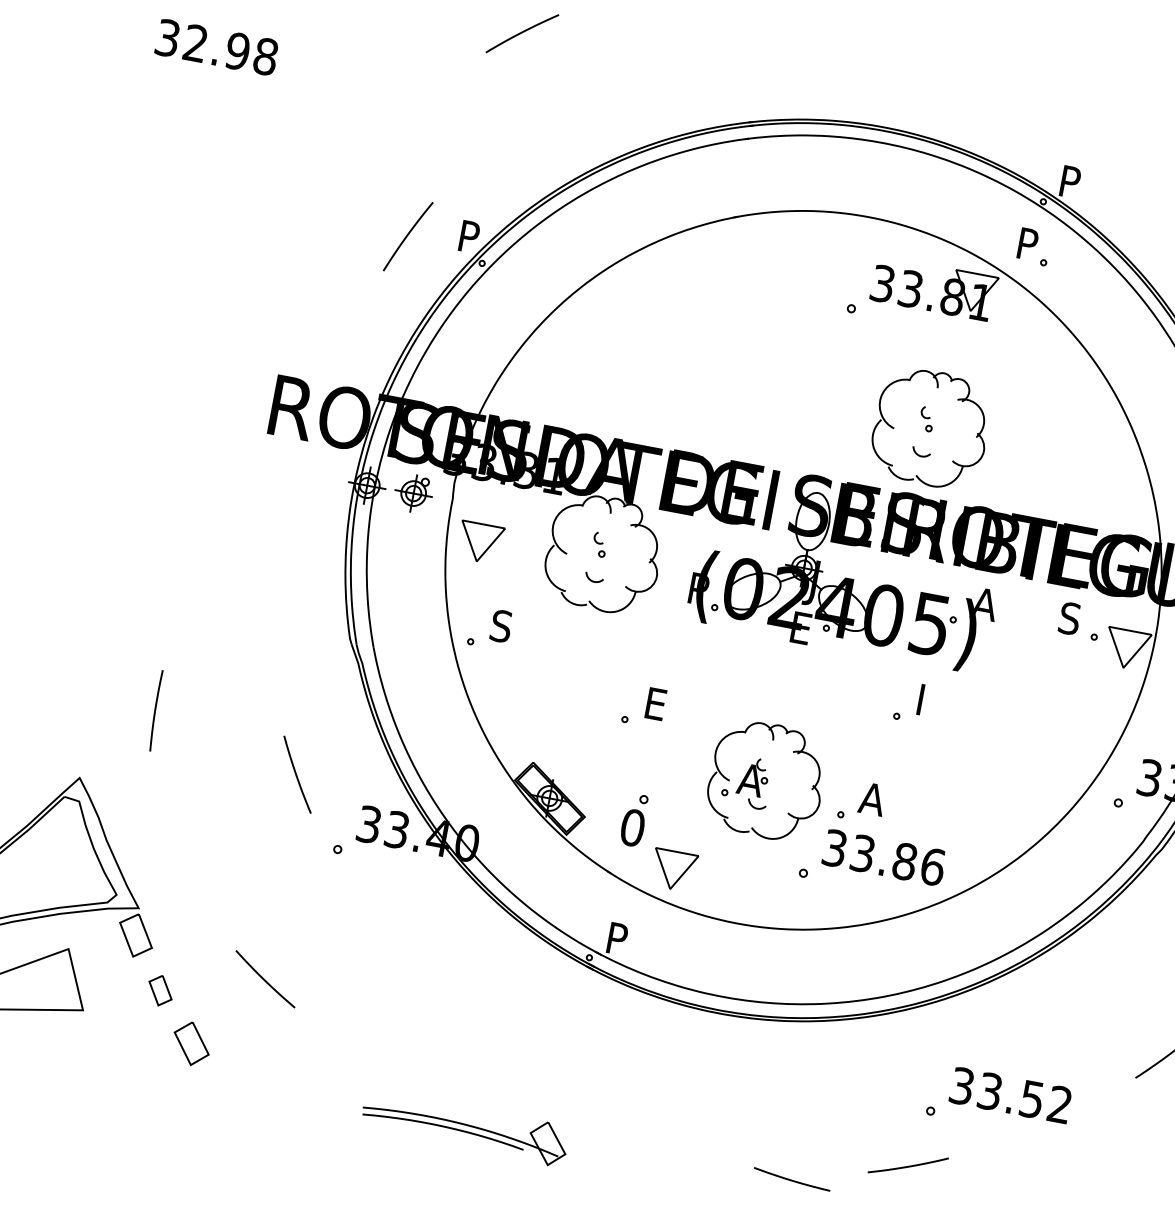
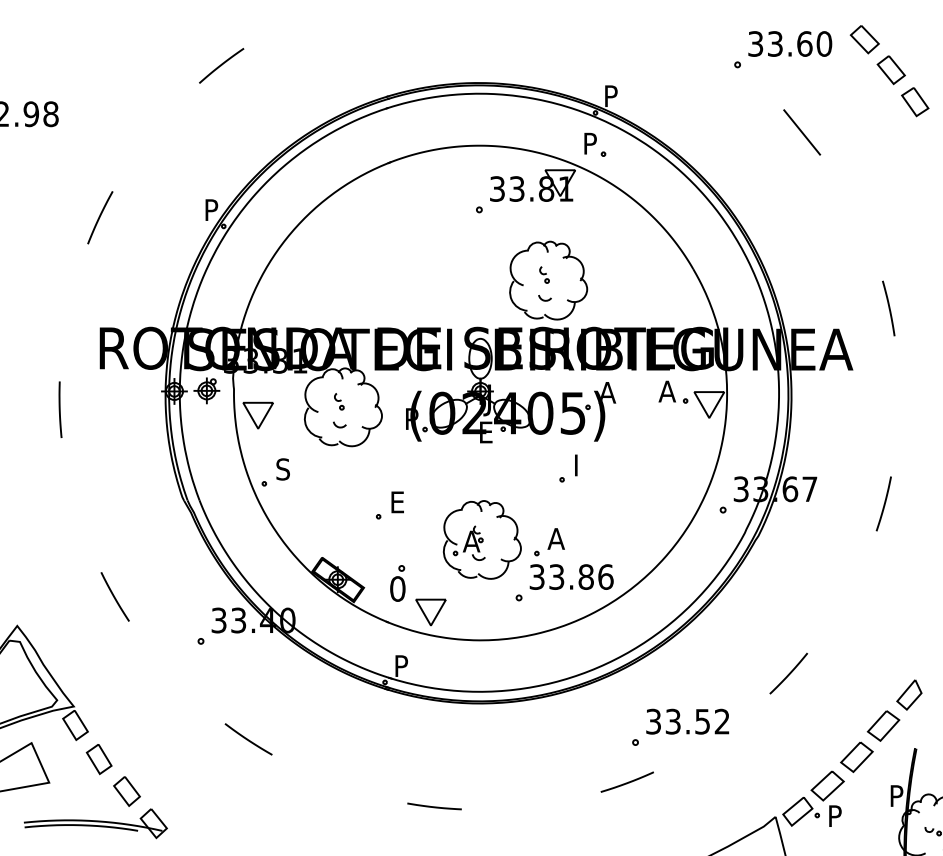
curve: (408, 236) -> (100, 217), moved
text: (1069, 618) -> (666, 391), S -> A
line: (156, 710) -> (60, 409), moved
line: (296, 773) -> (114, 596), moved
line: (265, 979) -> (248, 739), moved
part: (159, 990) -> (98, 759), size x1.43
part: (464, 1127) -> (95, 823), moved
line: (792, 1179) -> (434, 806), moved

